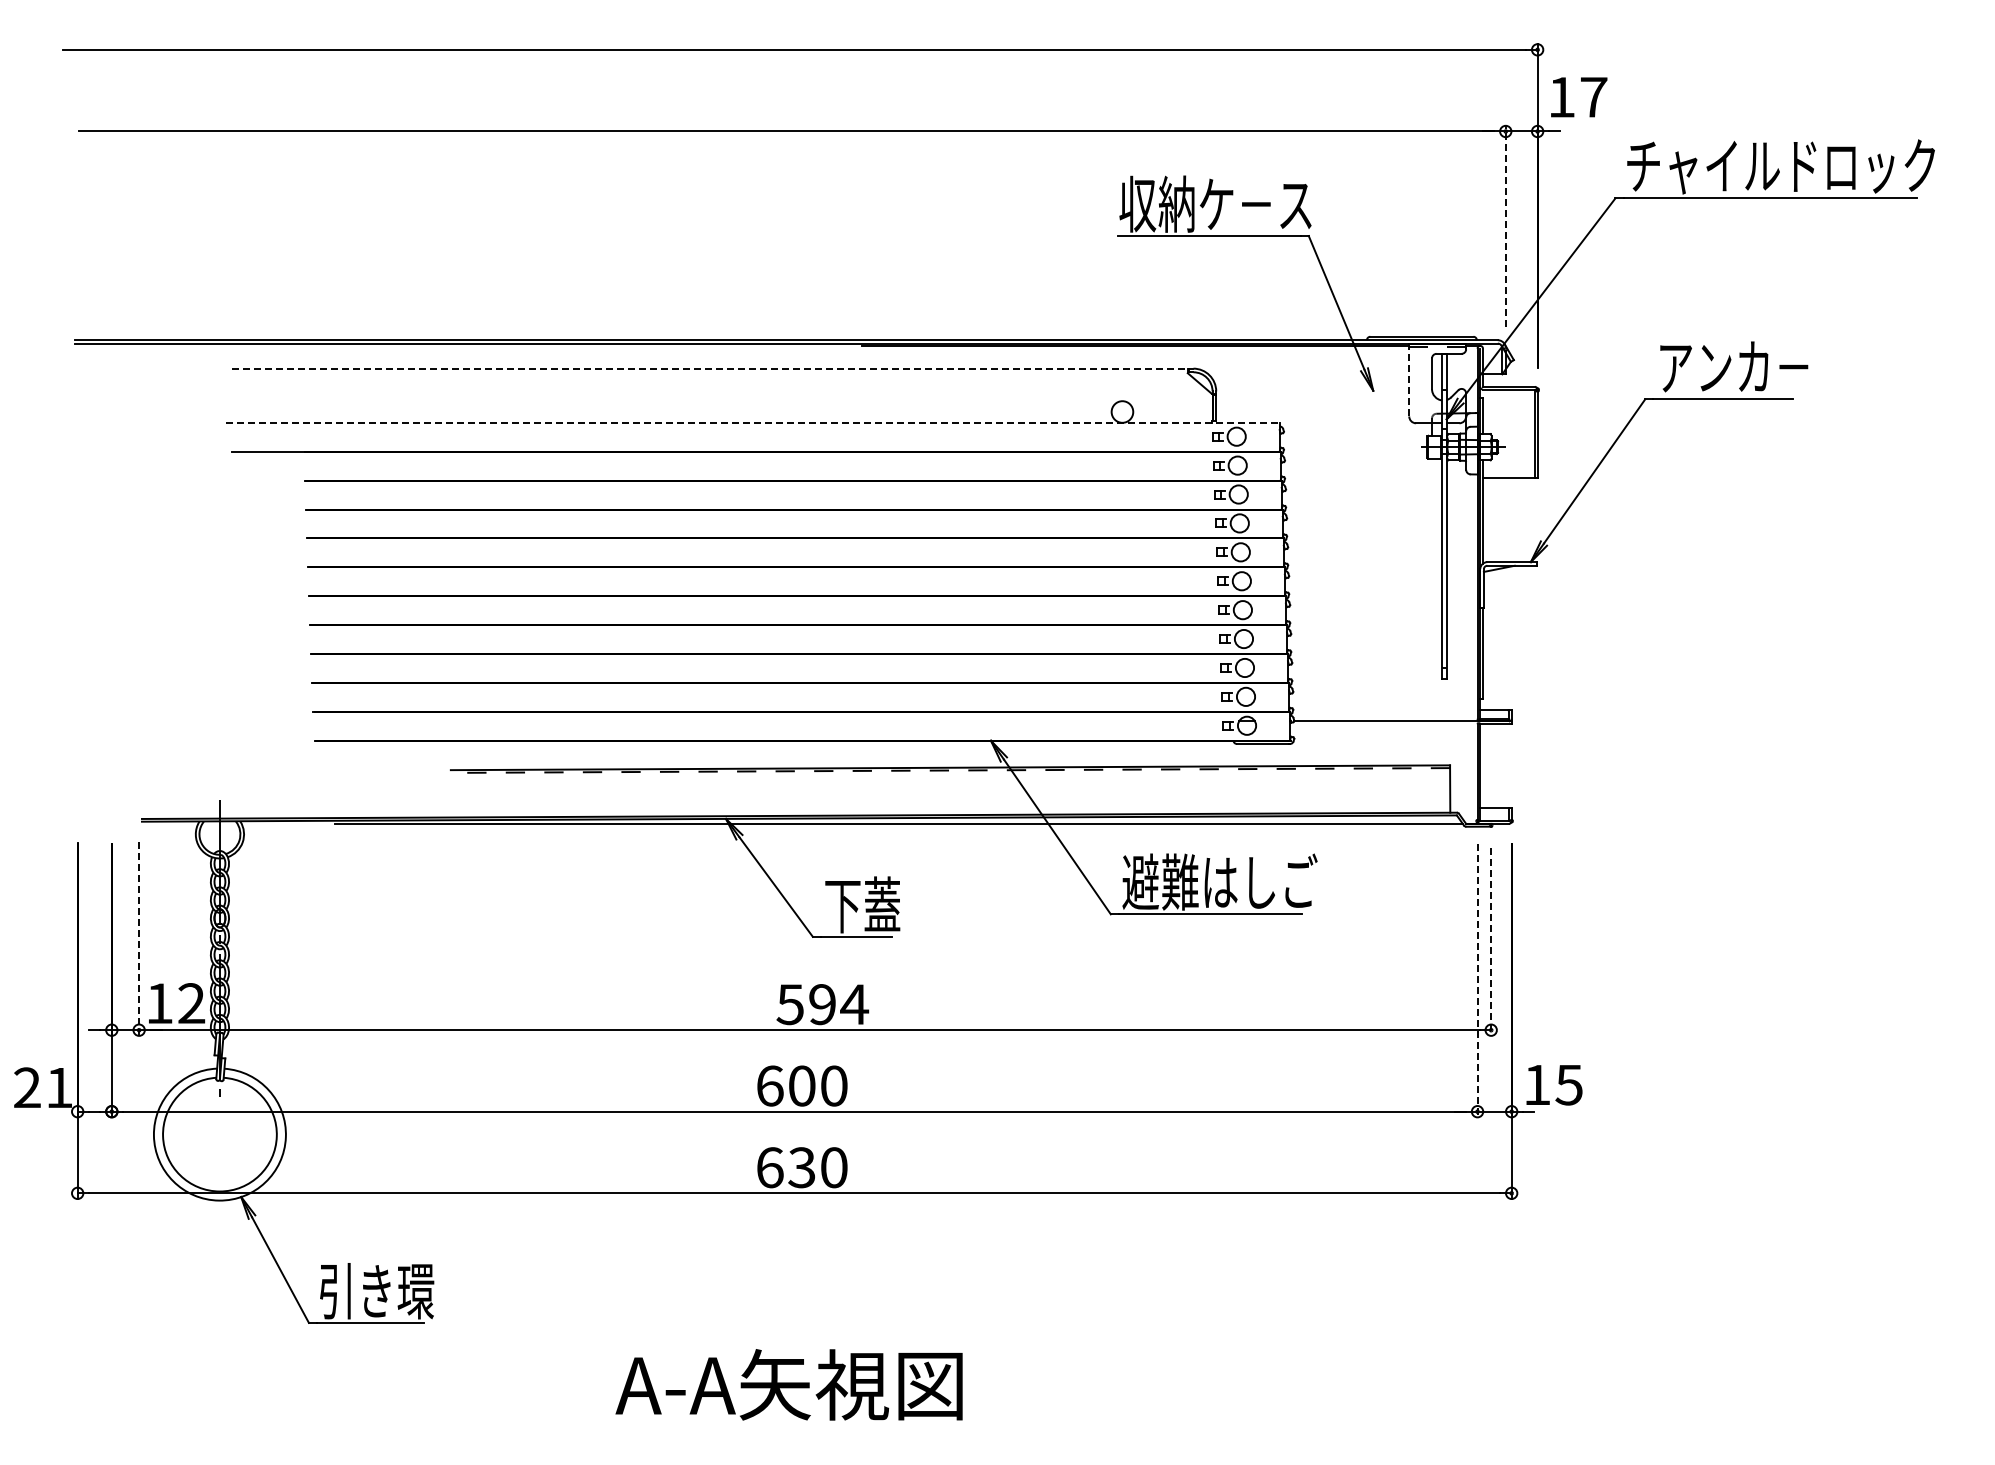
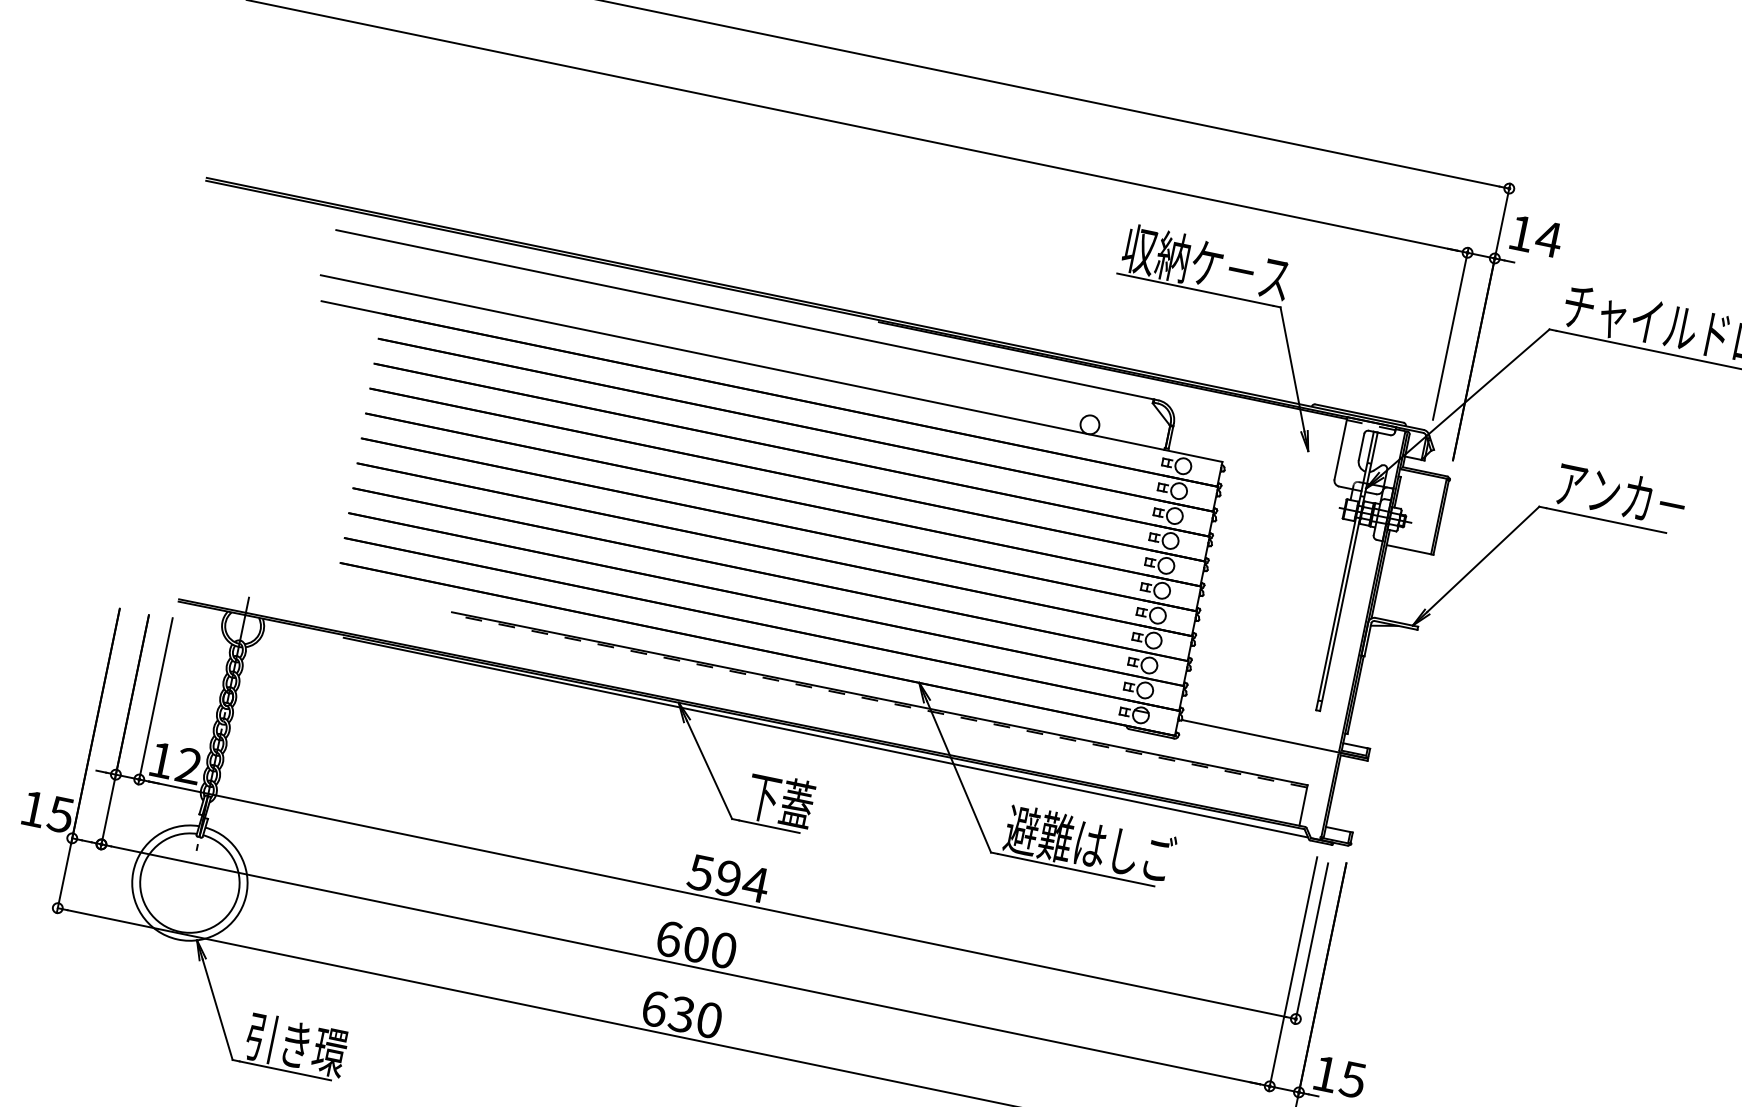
text: (1593, 97) -> (1548, 239), 17 -> 14
line: (1505, 225) -> (1450, 333), dashed -> solid
line: (710, 368) -> (745, 314), dashed -> solid
line: (1409, 379) -> (1341, 447), dashed -> solid
line: (752, 422) -> (771, 368), dashed -> solid
line: (139, 939) -> (155, 701), dashed -> solid
line: (1491, 942) -> (1311, 944), dashed -> solid
line: (1477, 980) -> (1292, 974), dashed -> solid
text: (43, 1087) -> (47, 811), 21 -> 15

